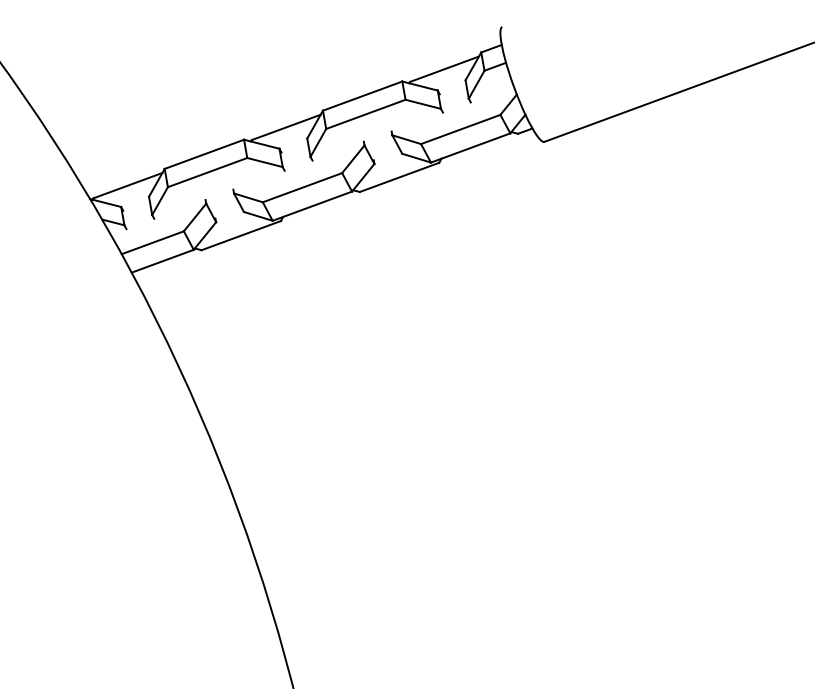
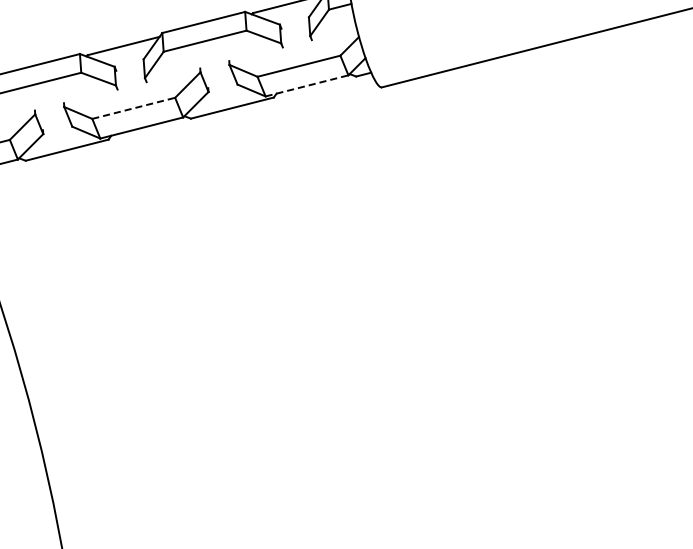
line: (471, 147) -> (307, 85), solid -> dashed
line: (302, 187) -> (133, 108), solid -> dashed

